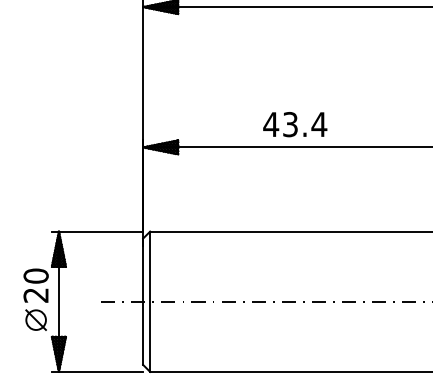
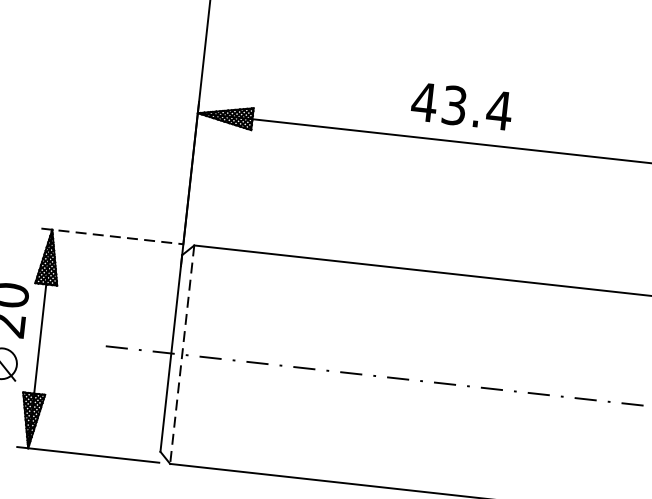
text: (295, 124) -> (462, 106), moved
line: (97, 231) -> (112, 236), solid -> dashed
line: (150, 302) -> (182, 355), solid -> dashed

